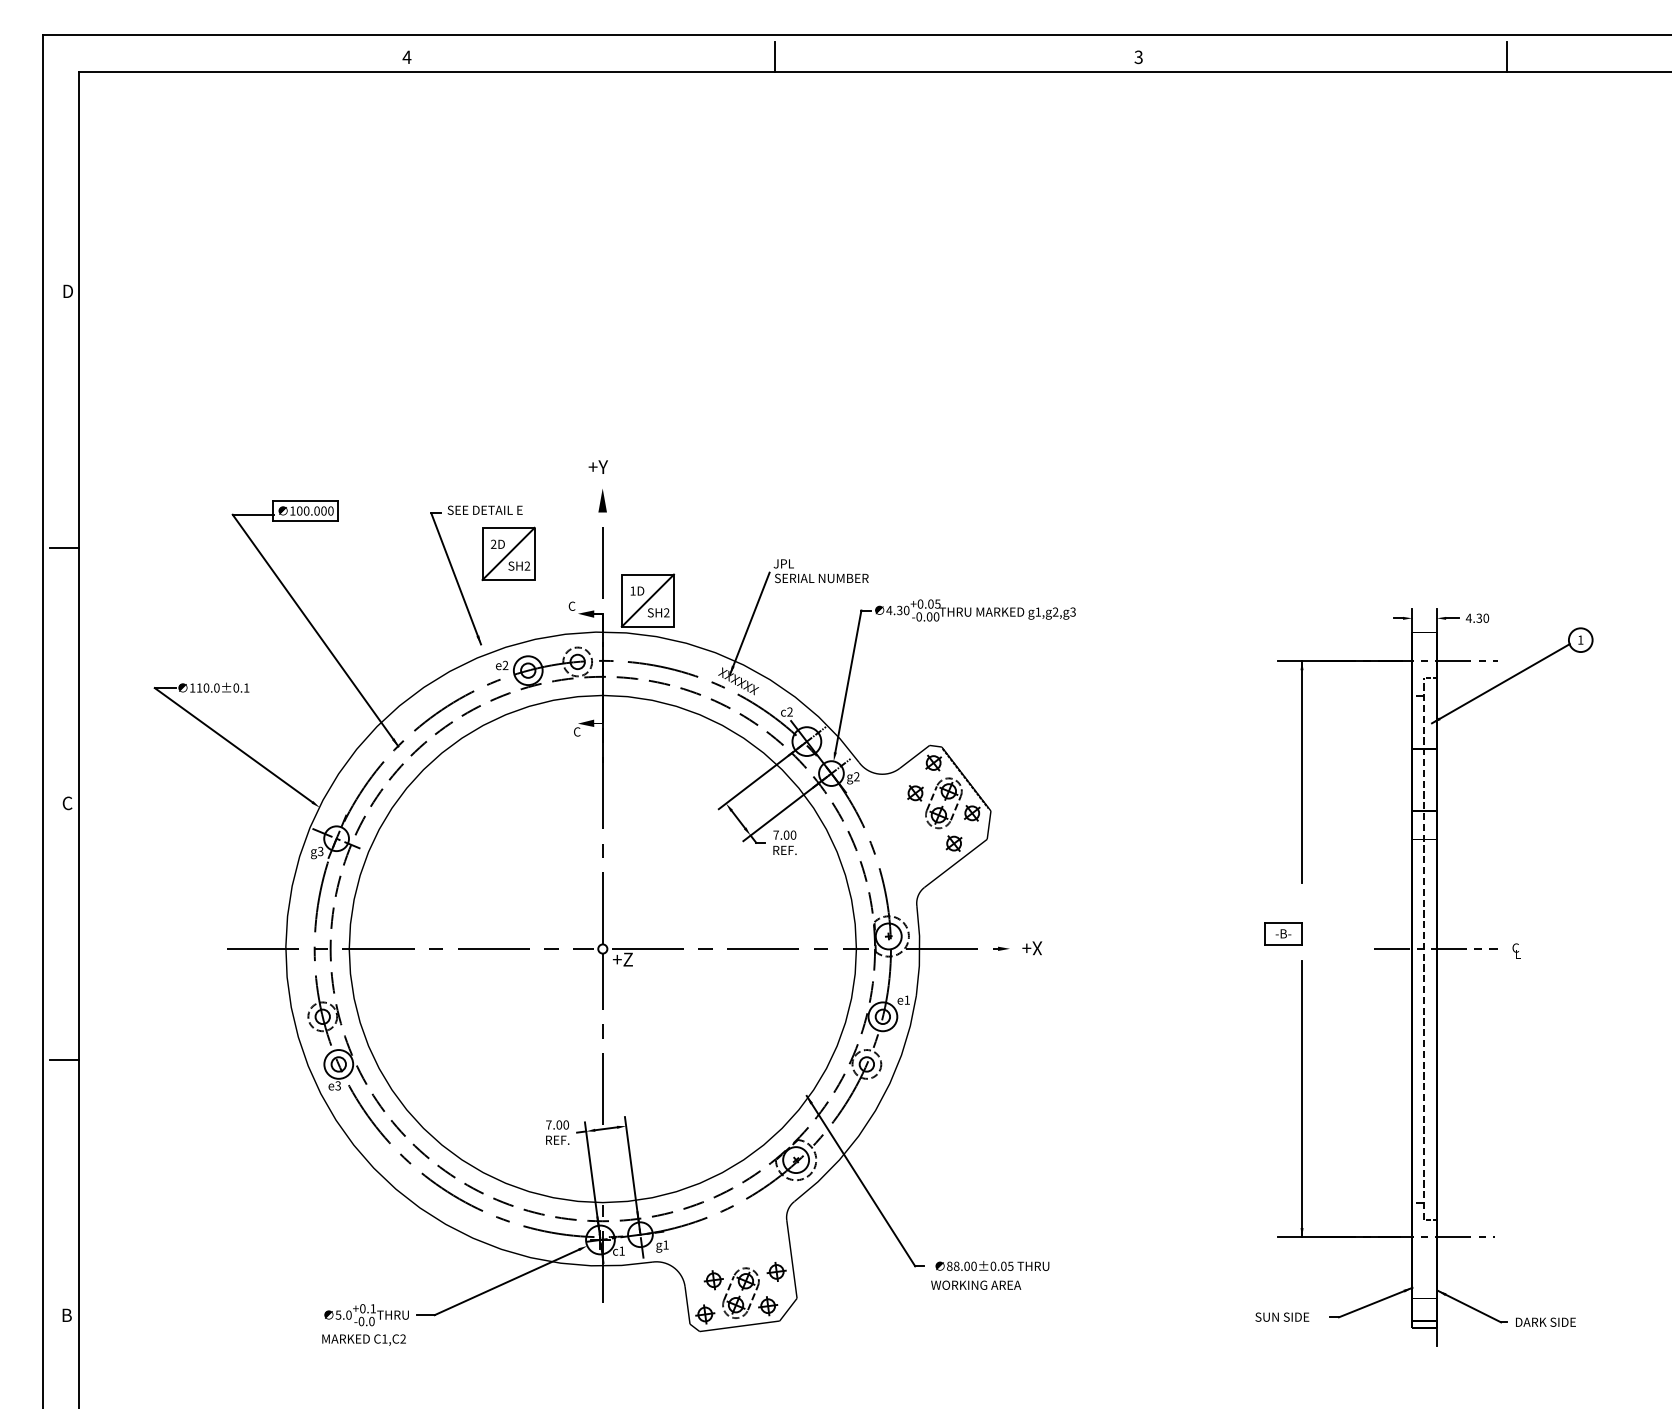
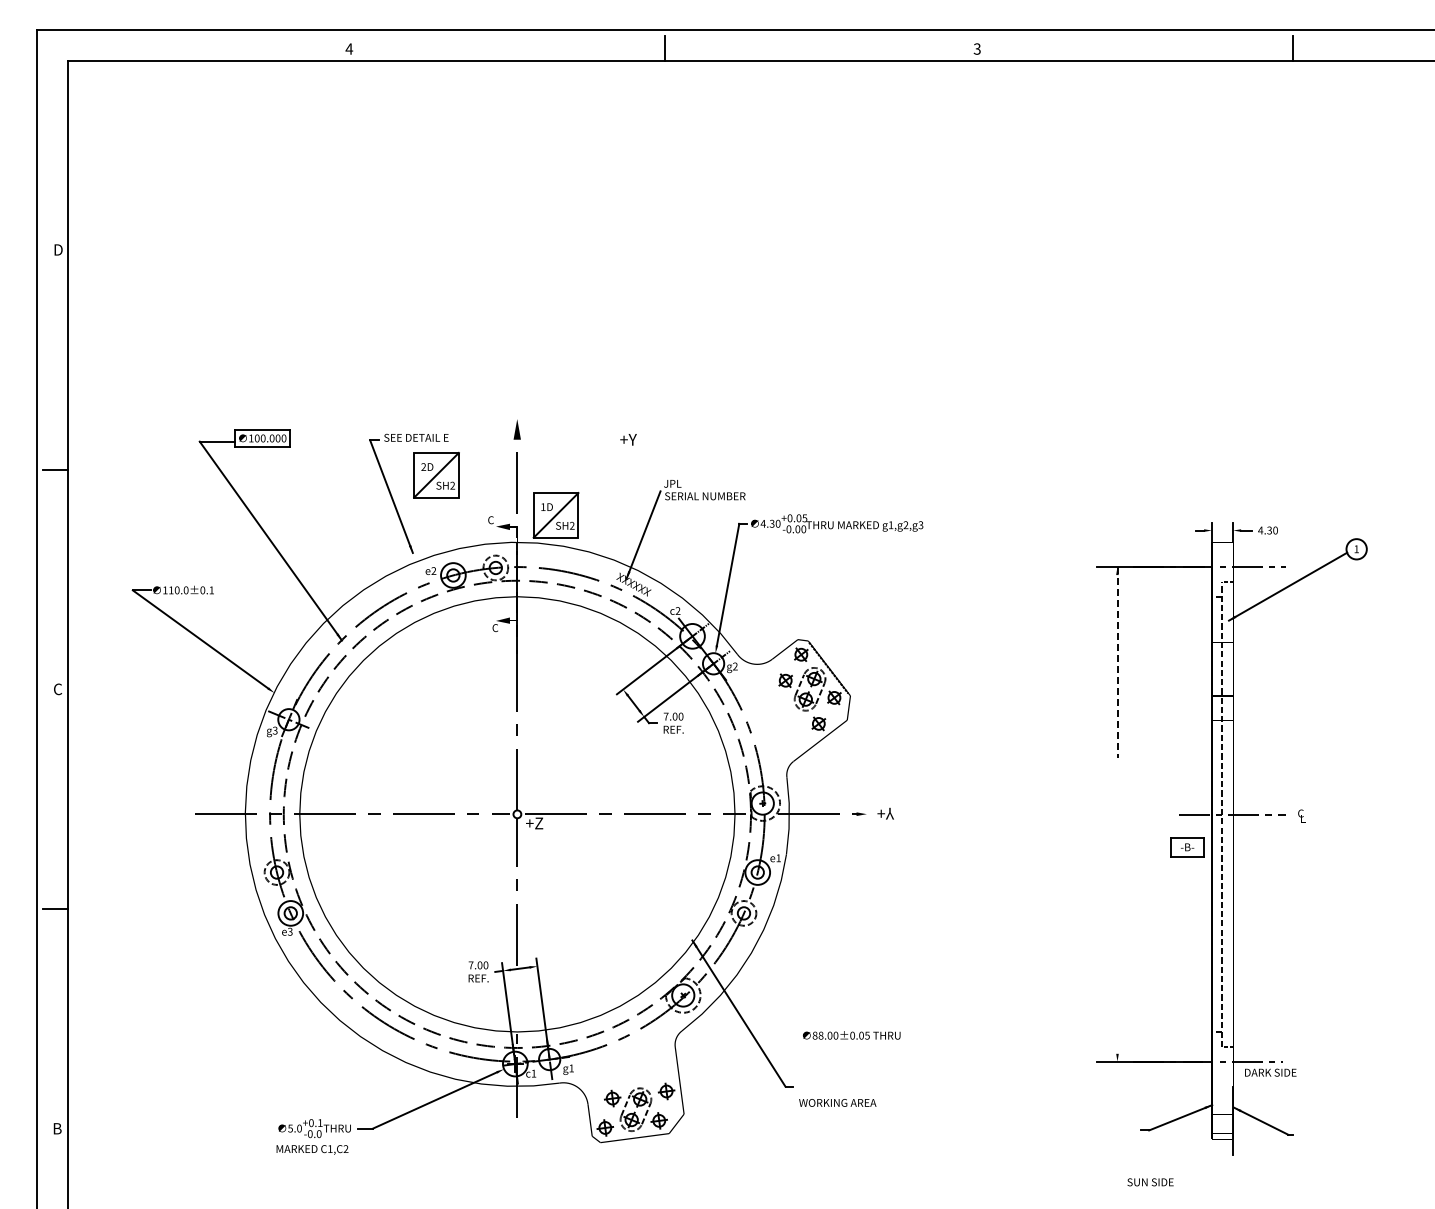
text: (598, 466) -> (628, 439), moved
line: (1302, 773) -> (1117, 663), solid -> dashed
part: (1283, 934) -> (1187, 847), moved
text: (1037, 948) -> (890, 813), +X -> +Y
line: (1302, 1098) -> (1117, 942), removed
text: (992, 1266) -> (851, 1035), moved
text: (1282, 1317) -> (1150, 1182), moved
text: (1545, 1322) -> (1270, 1072), moved

